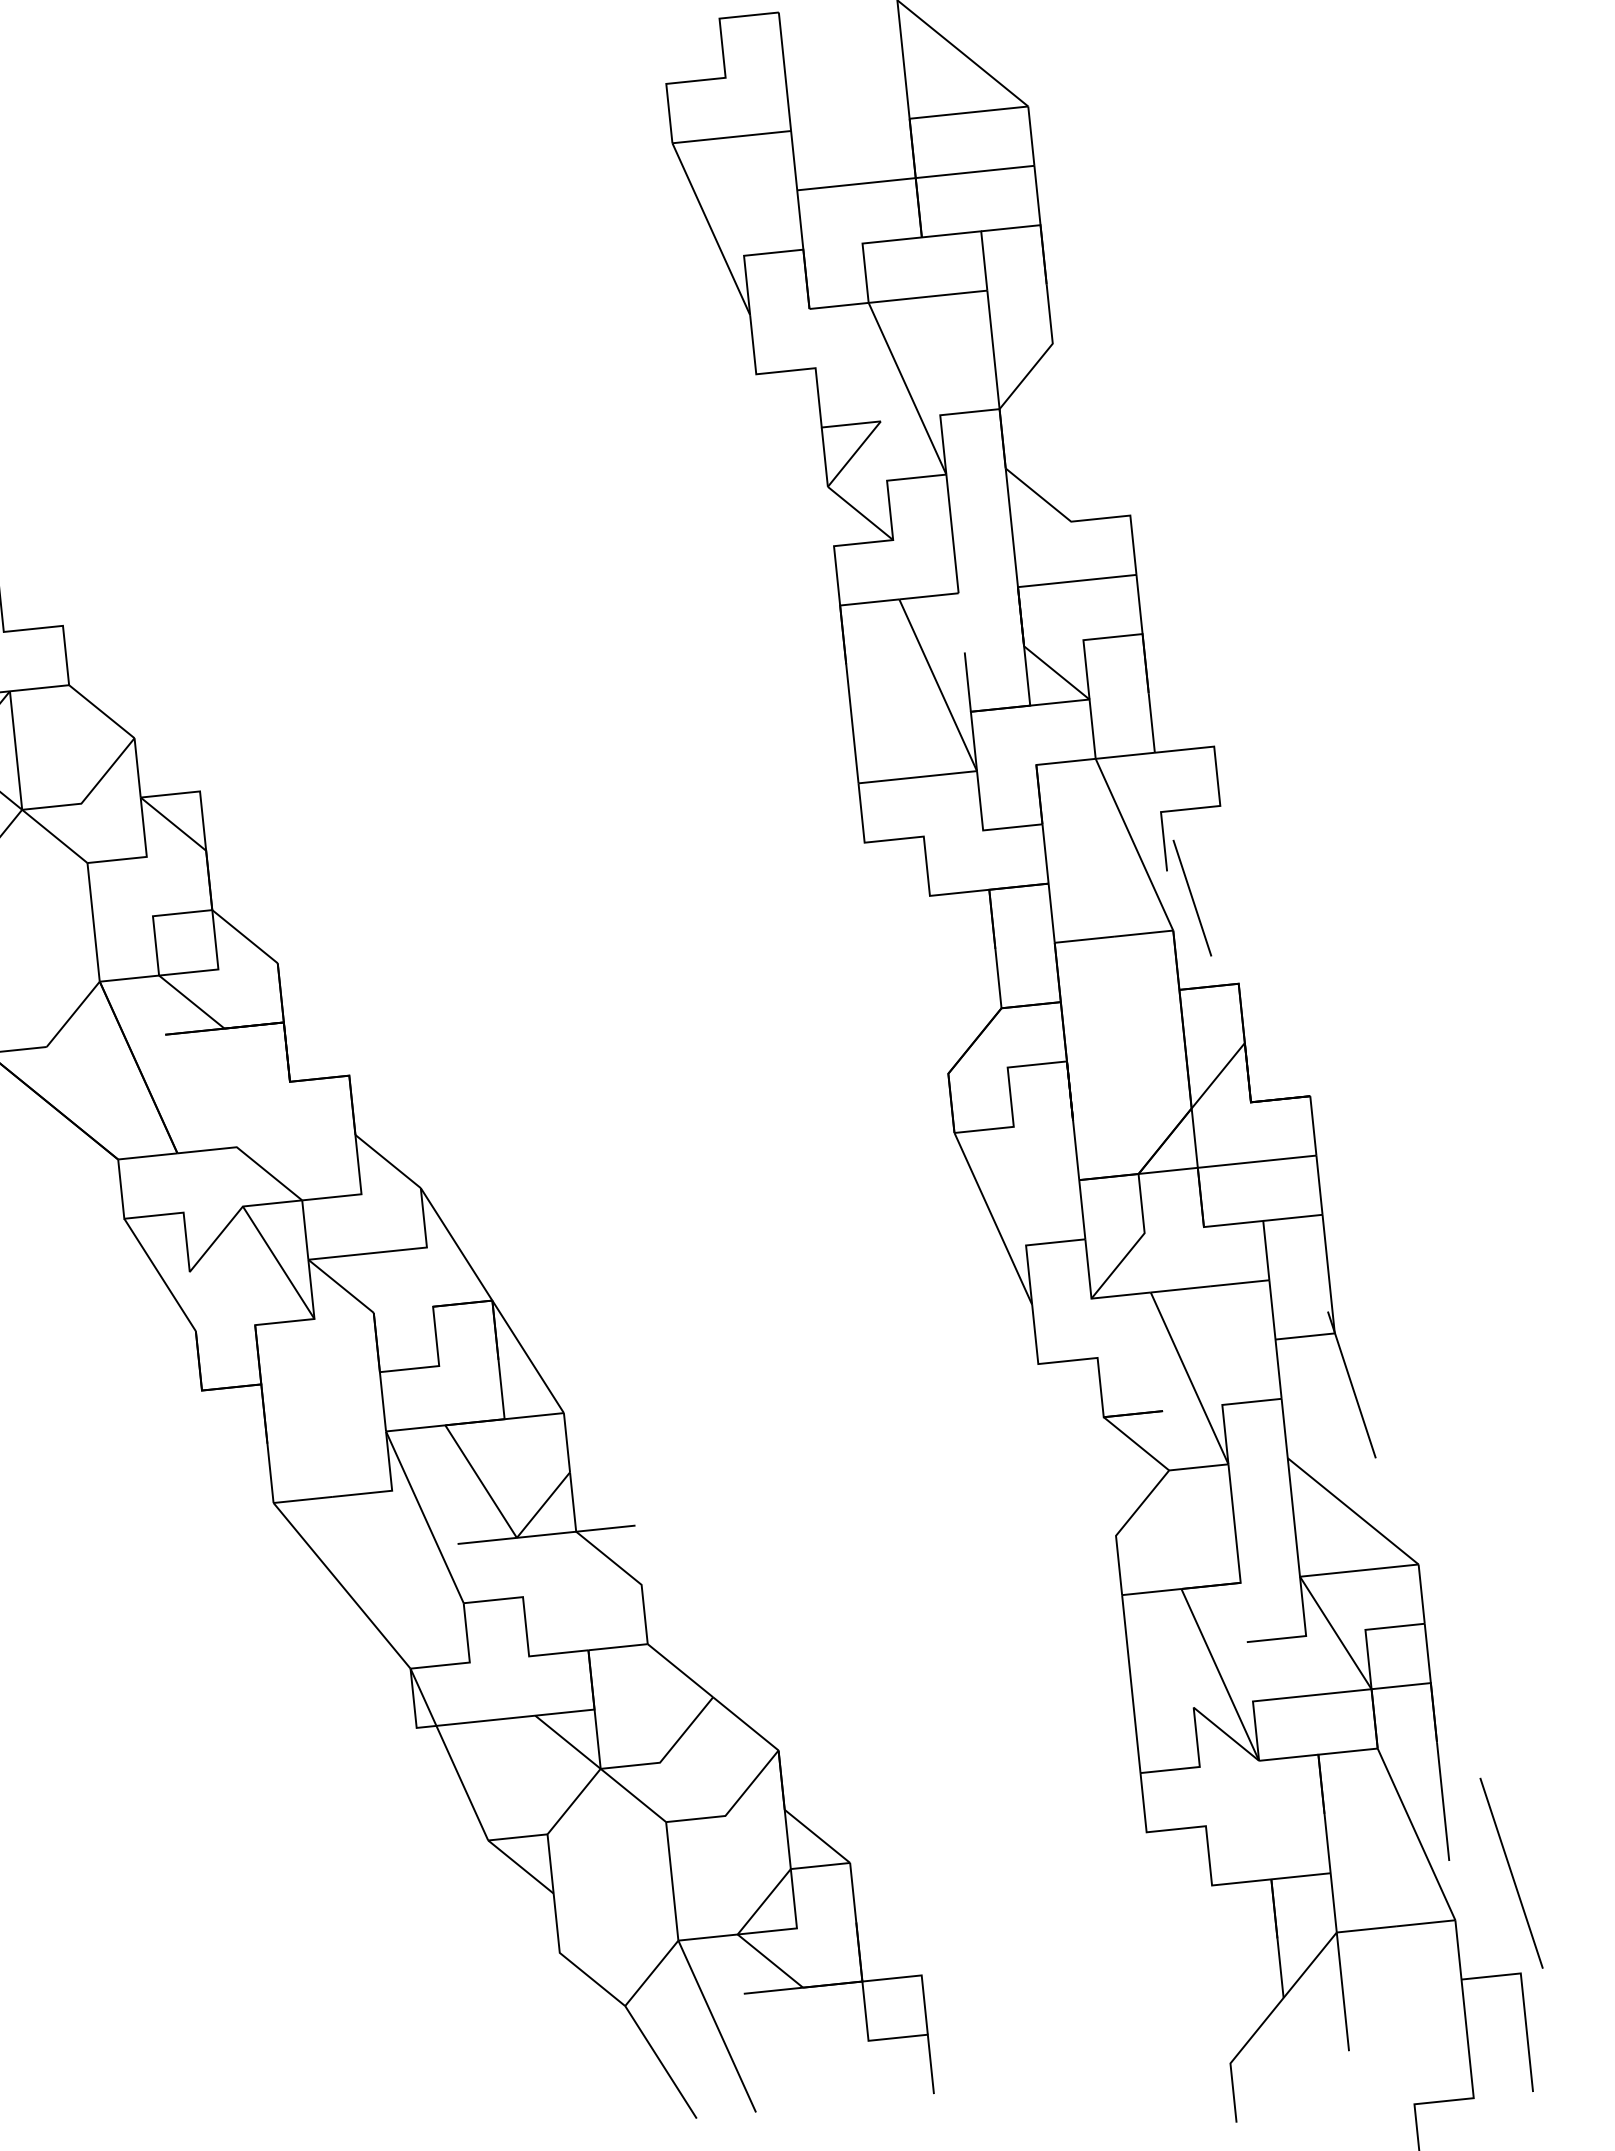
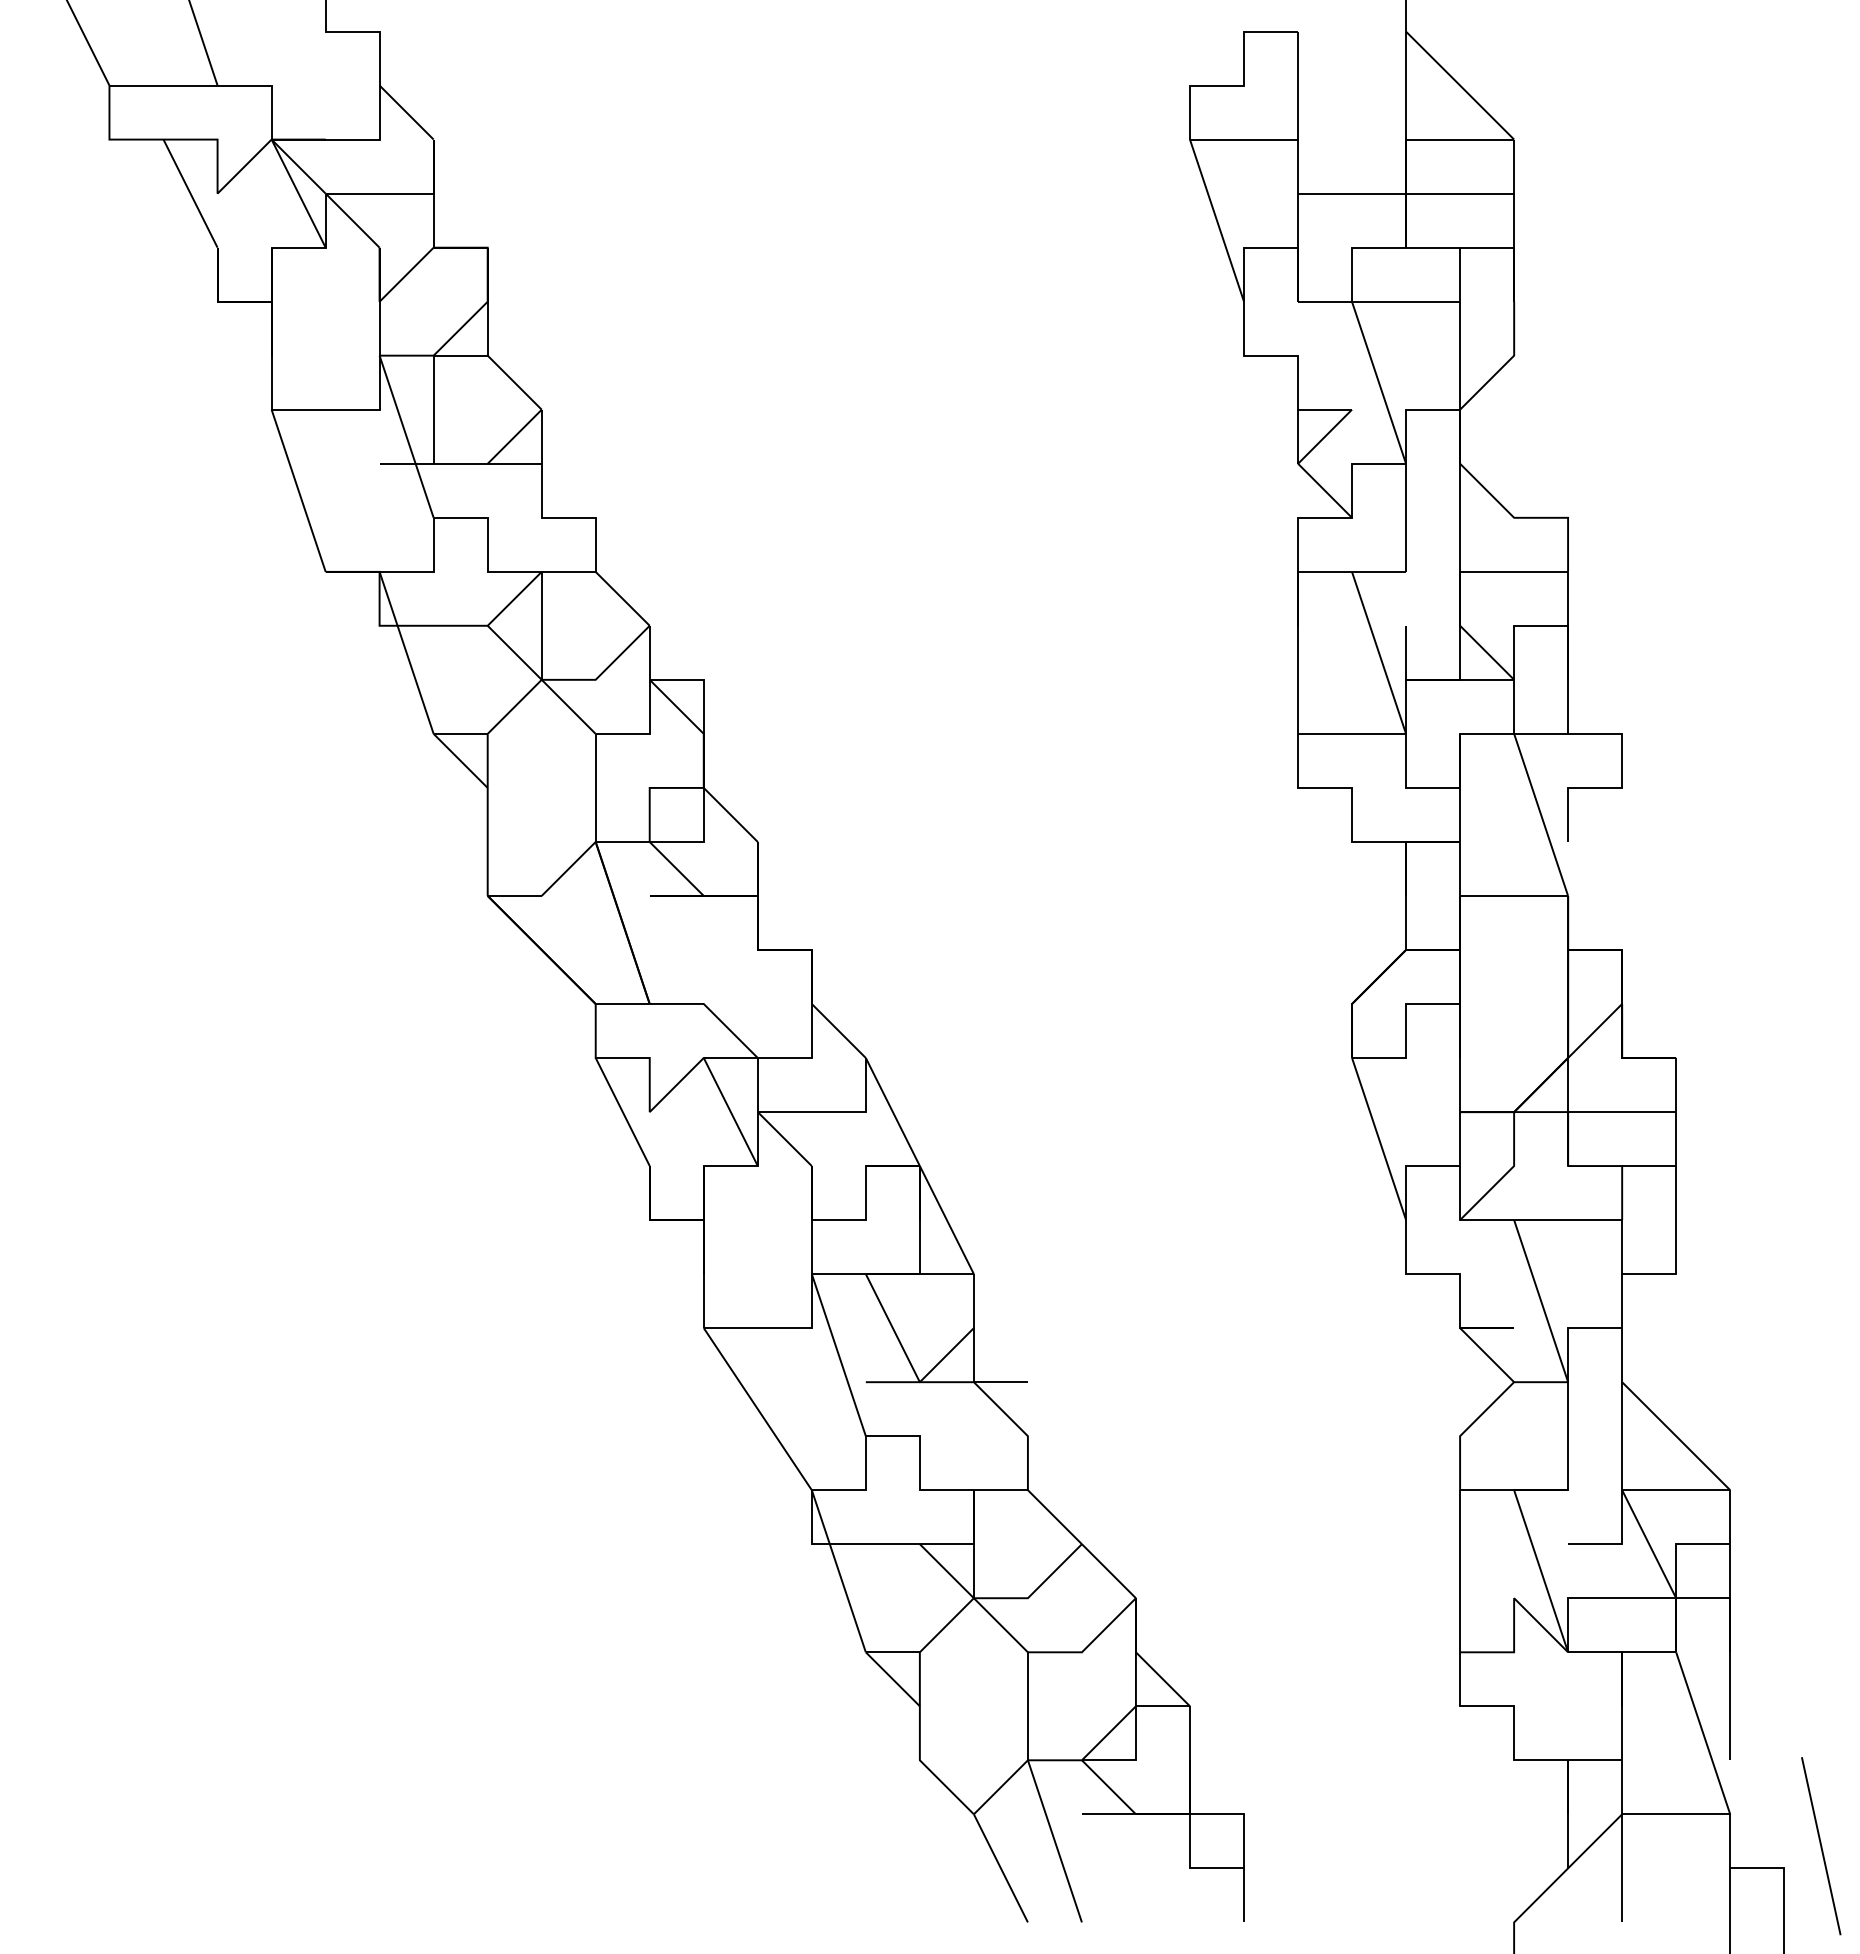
line: (1191, 898) -> (1587, 868), removed
line: (1351, 1384) -> (1686, 1321), removed
line: (1511, 1873) -> (1821, 1846), moved

